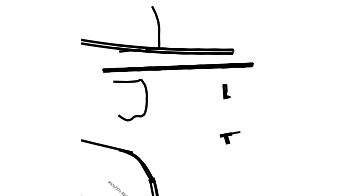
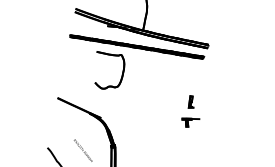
part: (177, 67) -> (136, 46), moved
part: (226, 91) -> (191, 102), moved

